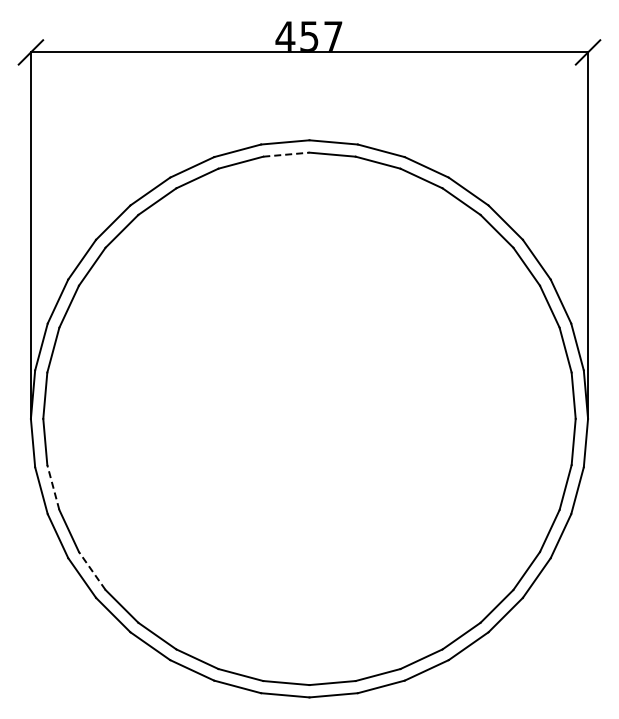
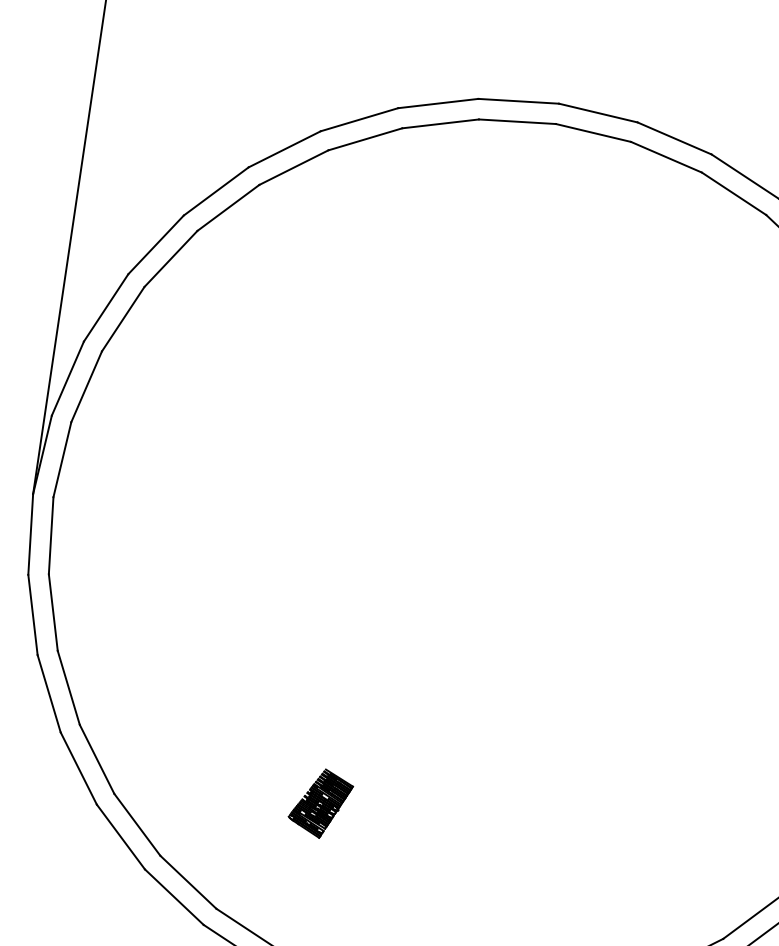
line: (286, 154) -> (517, 121), dashed -> solid
line: (53, 487) -> (53, 612), dashed -> solid
line: (91, 570) -> (95, 758), dashed -> solid
part: (228, 577) -> (319, 803), added

